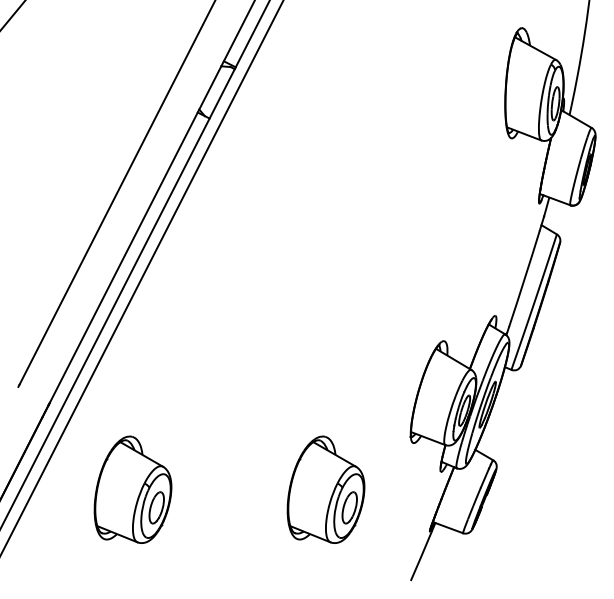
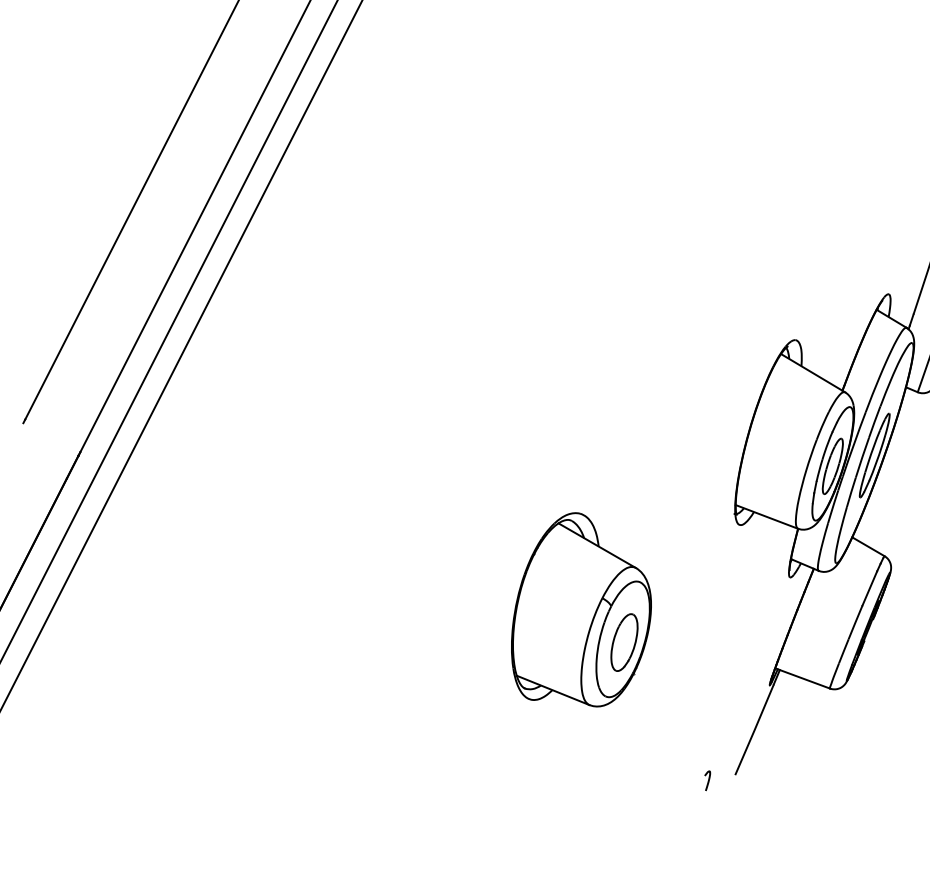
part: (132, 489) -> (230, 609), removed
curve: (395, 583) -> (707, 779), added

